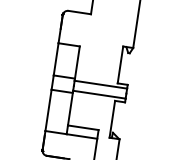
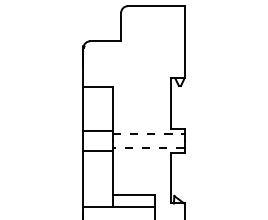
line: (101, 84) -> (149, 133), solid -> dashed
line: (99, 94) -> (148, 147), solid -> dashed

